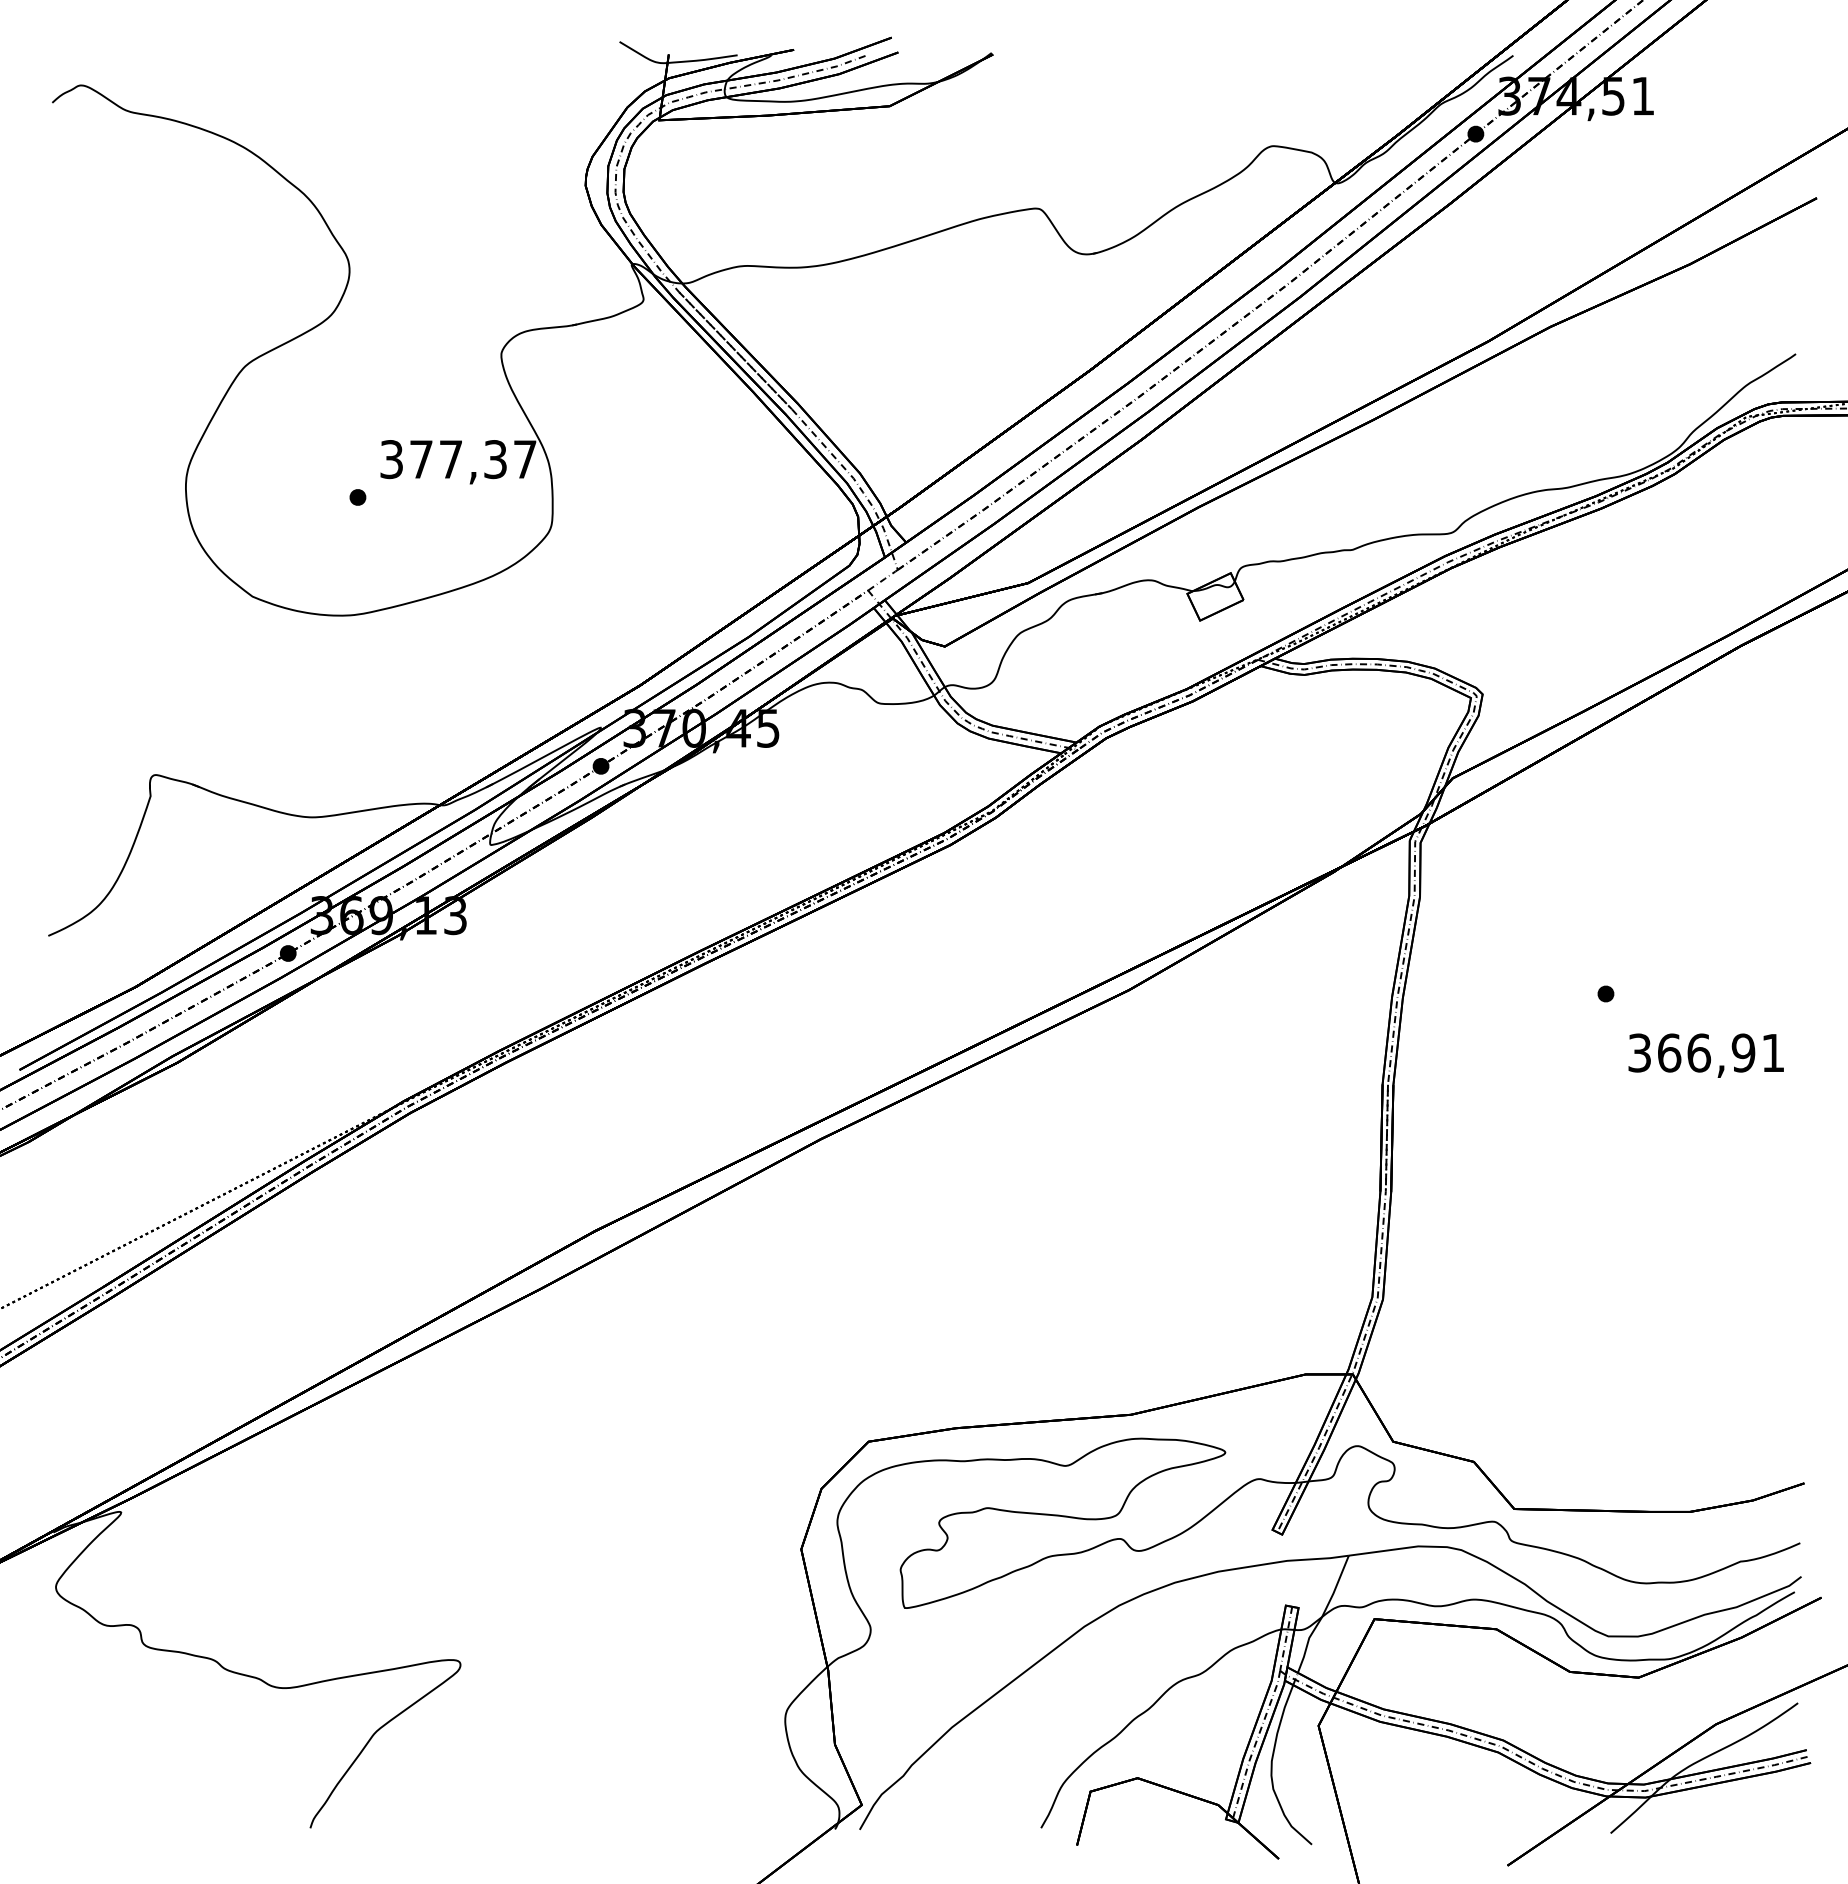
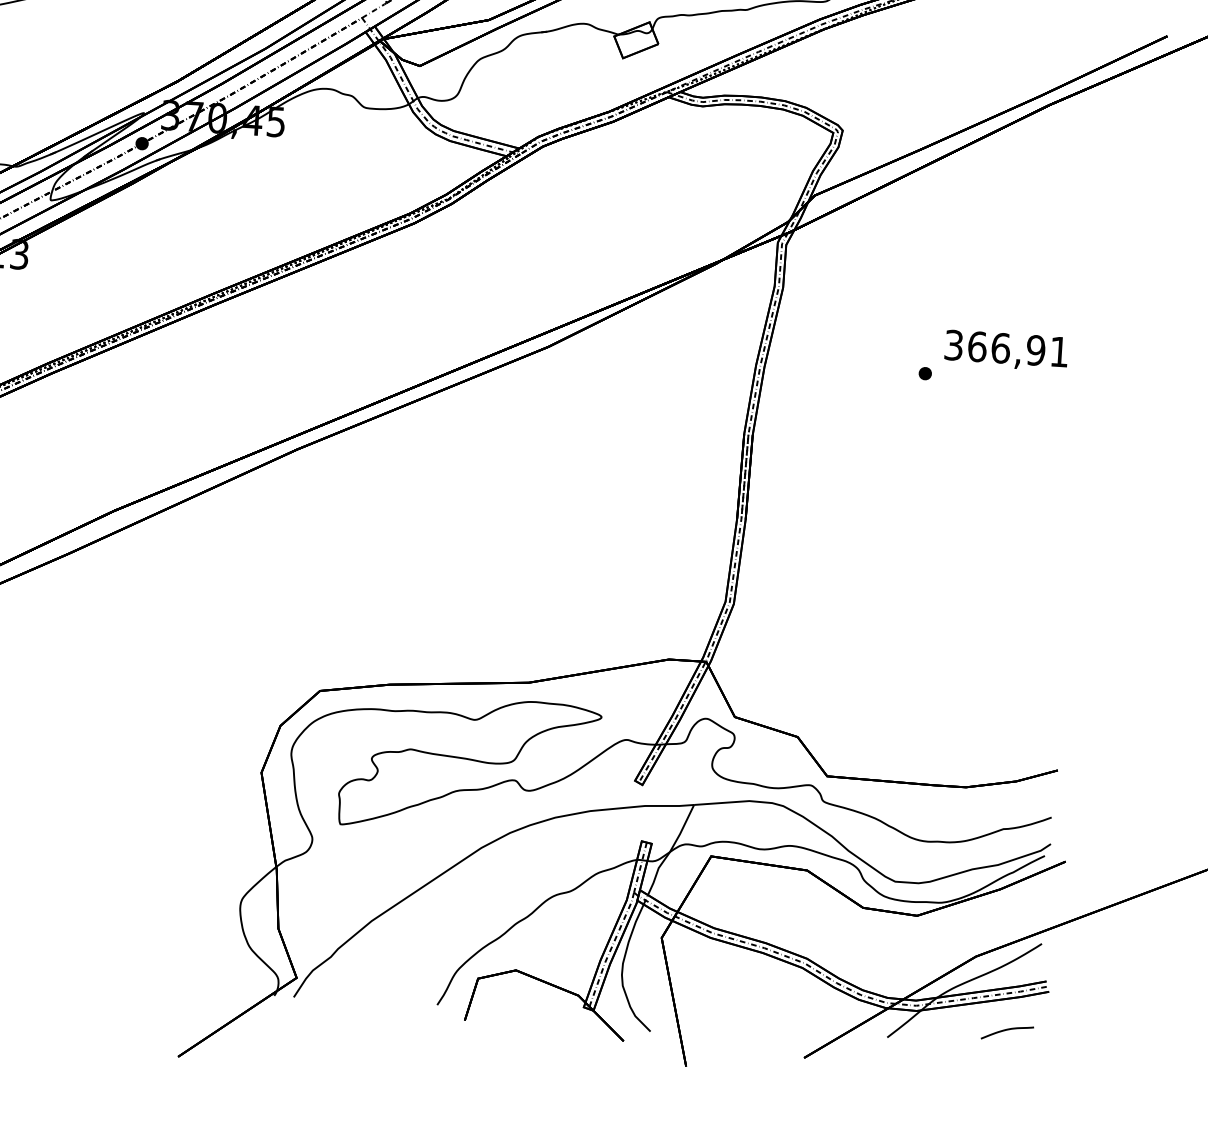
text: (1705, 1055) -> (1005, 350), moved
curve: (1760, 1815) -> (1006, 1030), added

